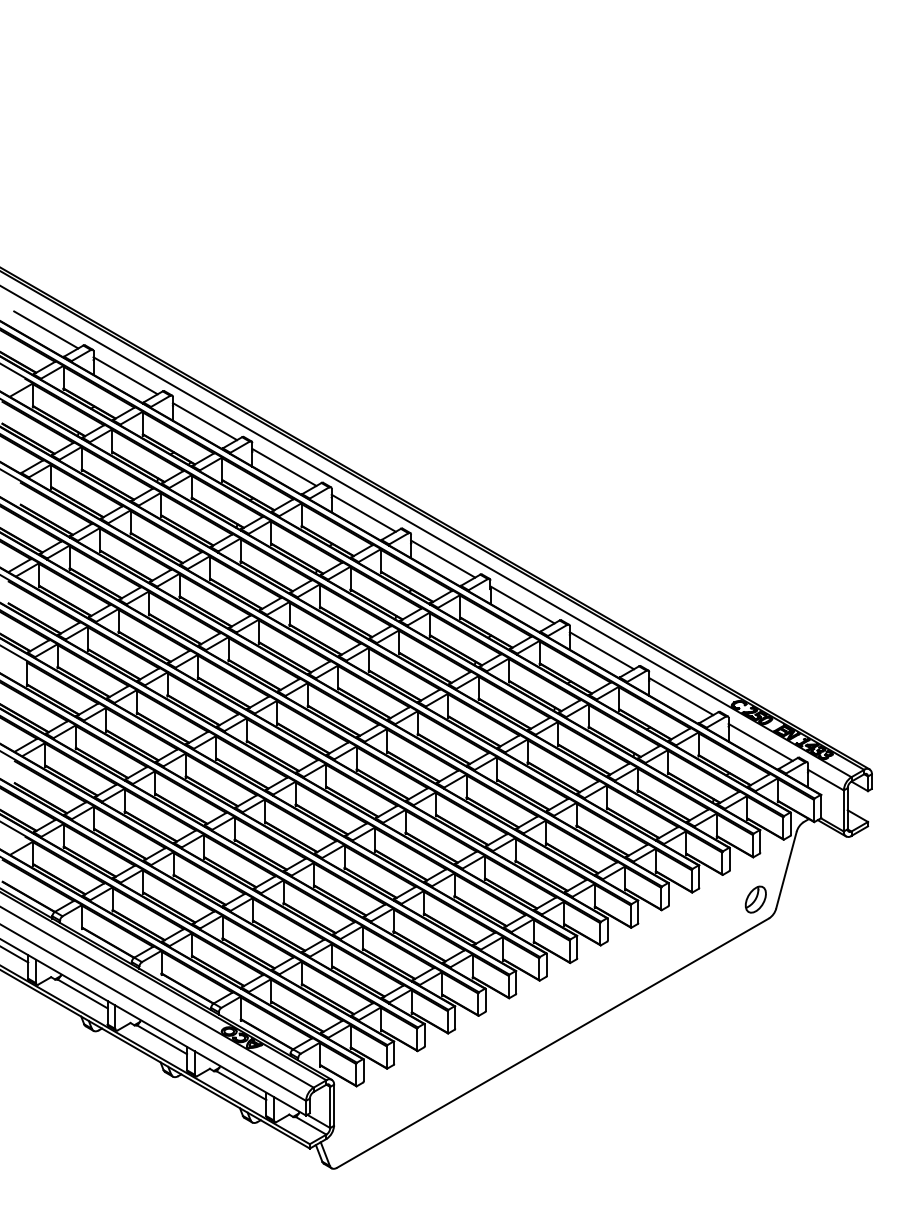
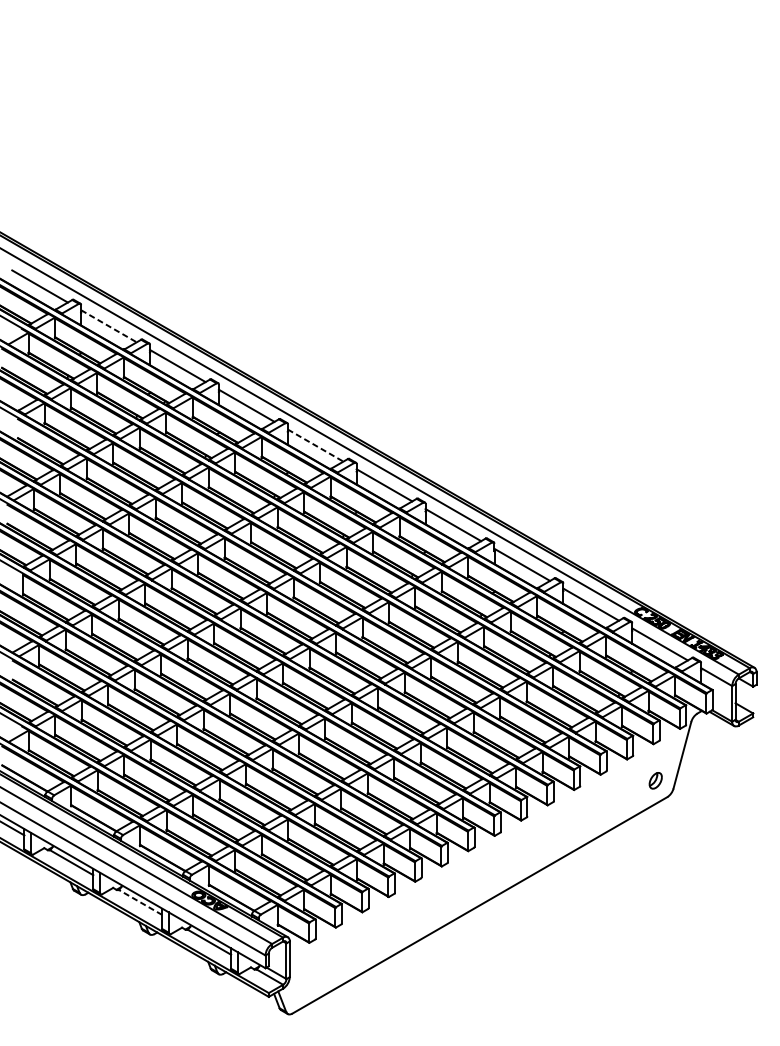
line: (126, 376) -> (109, 326), solid -> dashed
line: (364, 513) -> (316, 445), solid -> dashed
part: (755, 899) -> (655, 780), size x0.7
line: (162, 1039) -> (140, 902), solid -> dashed

